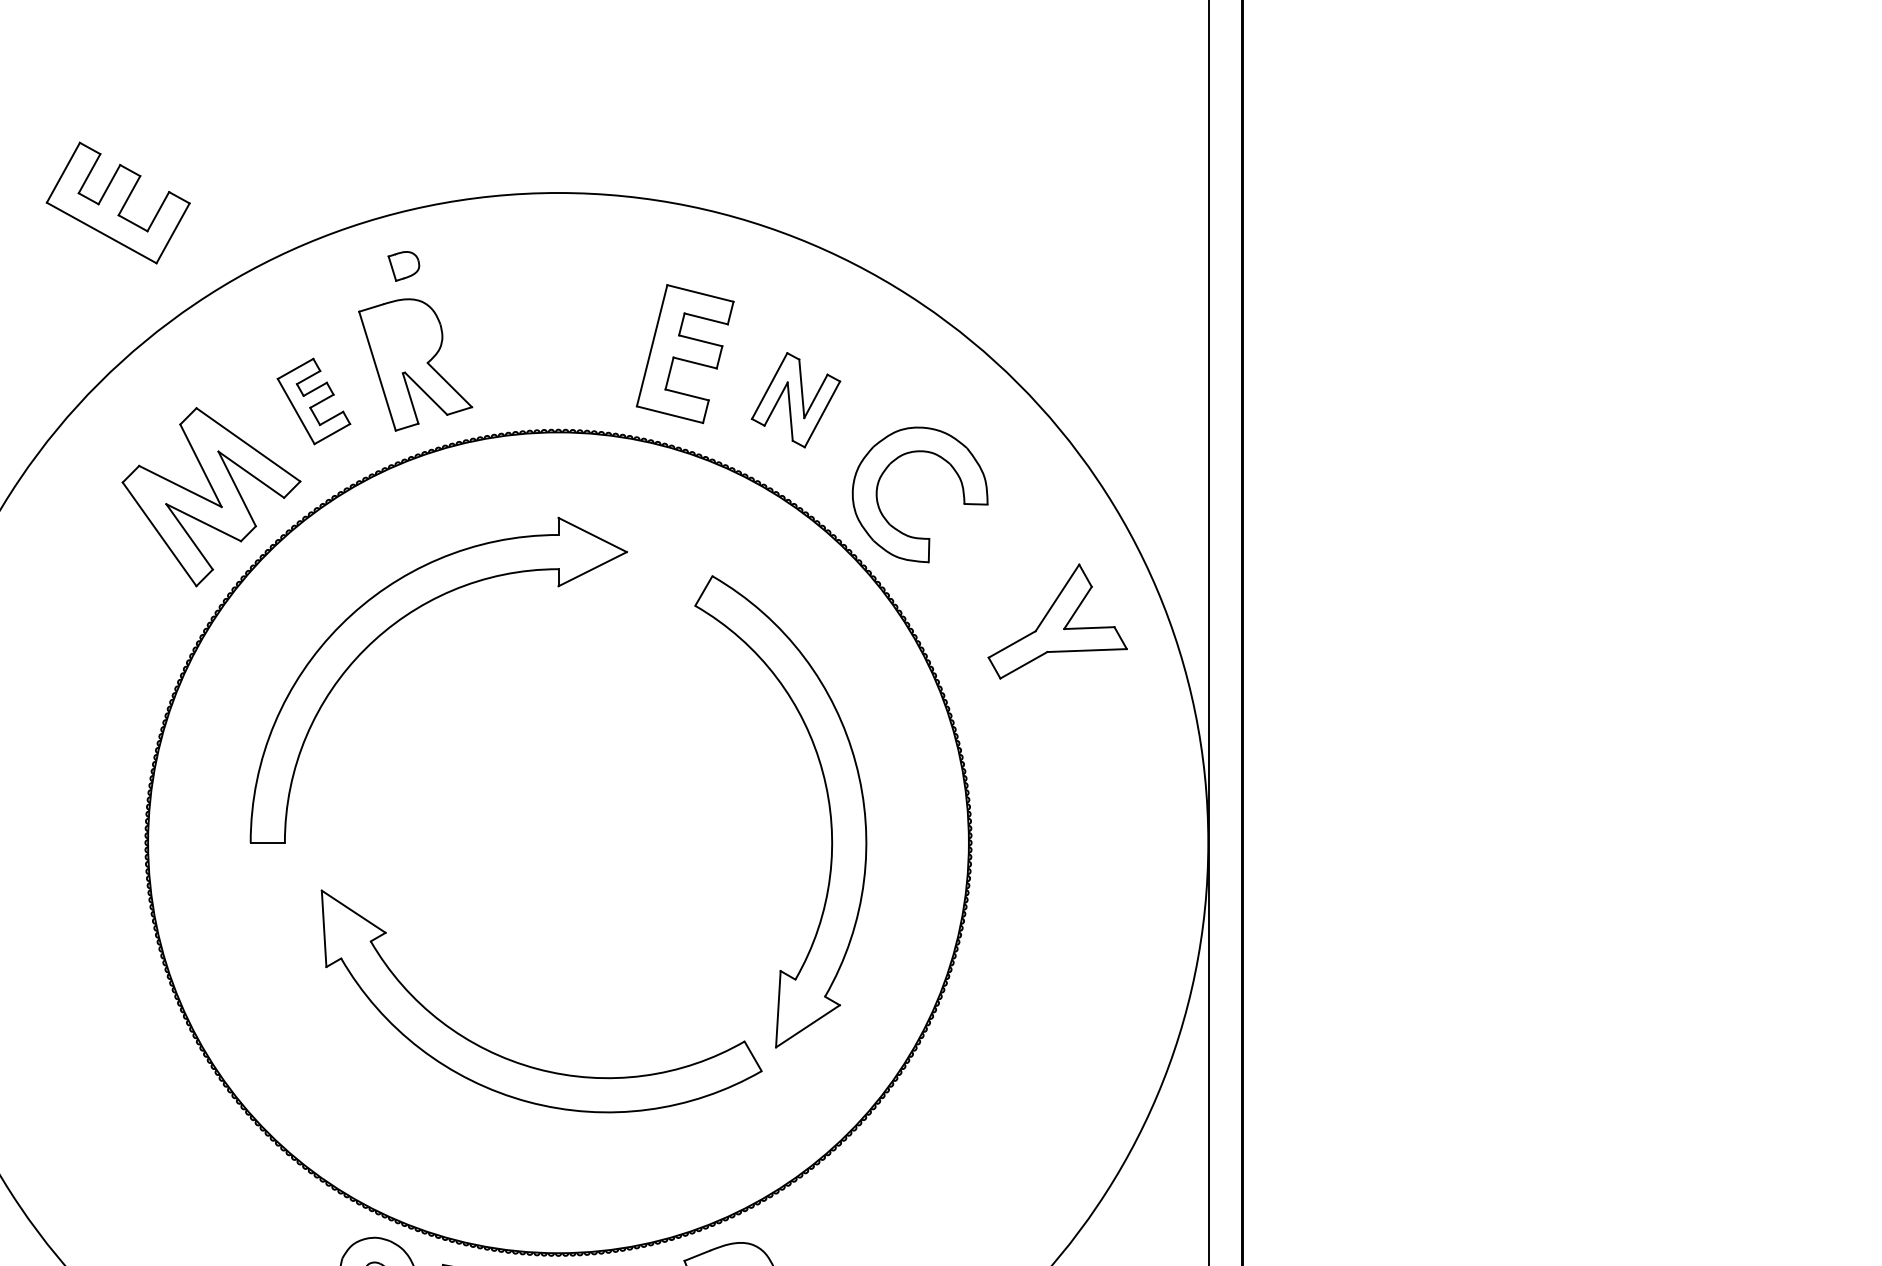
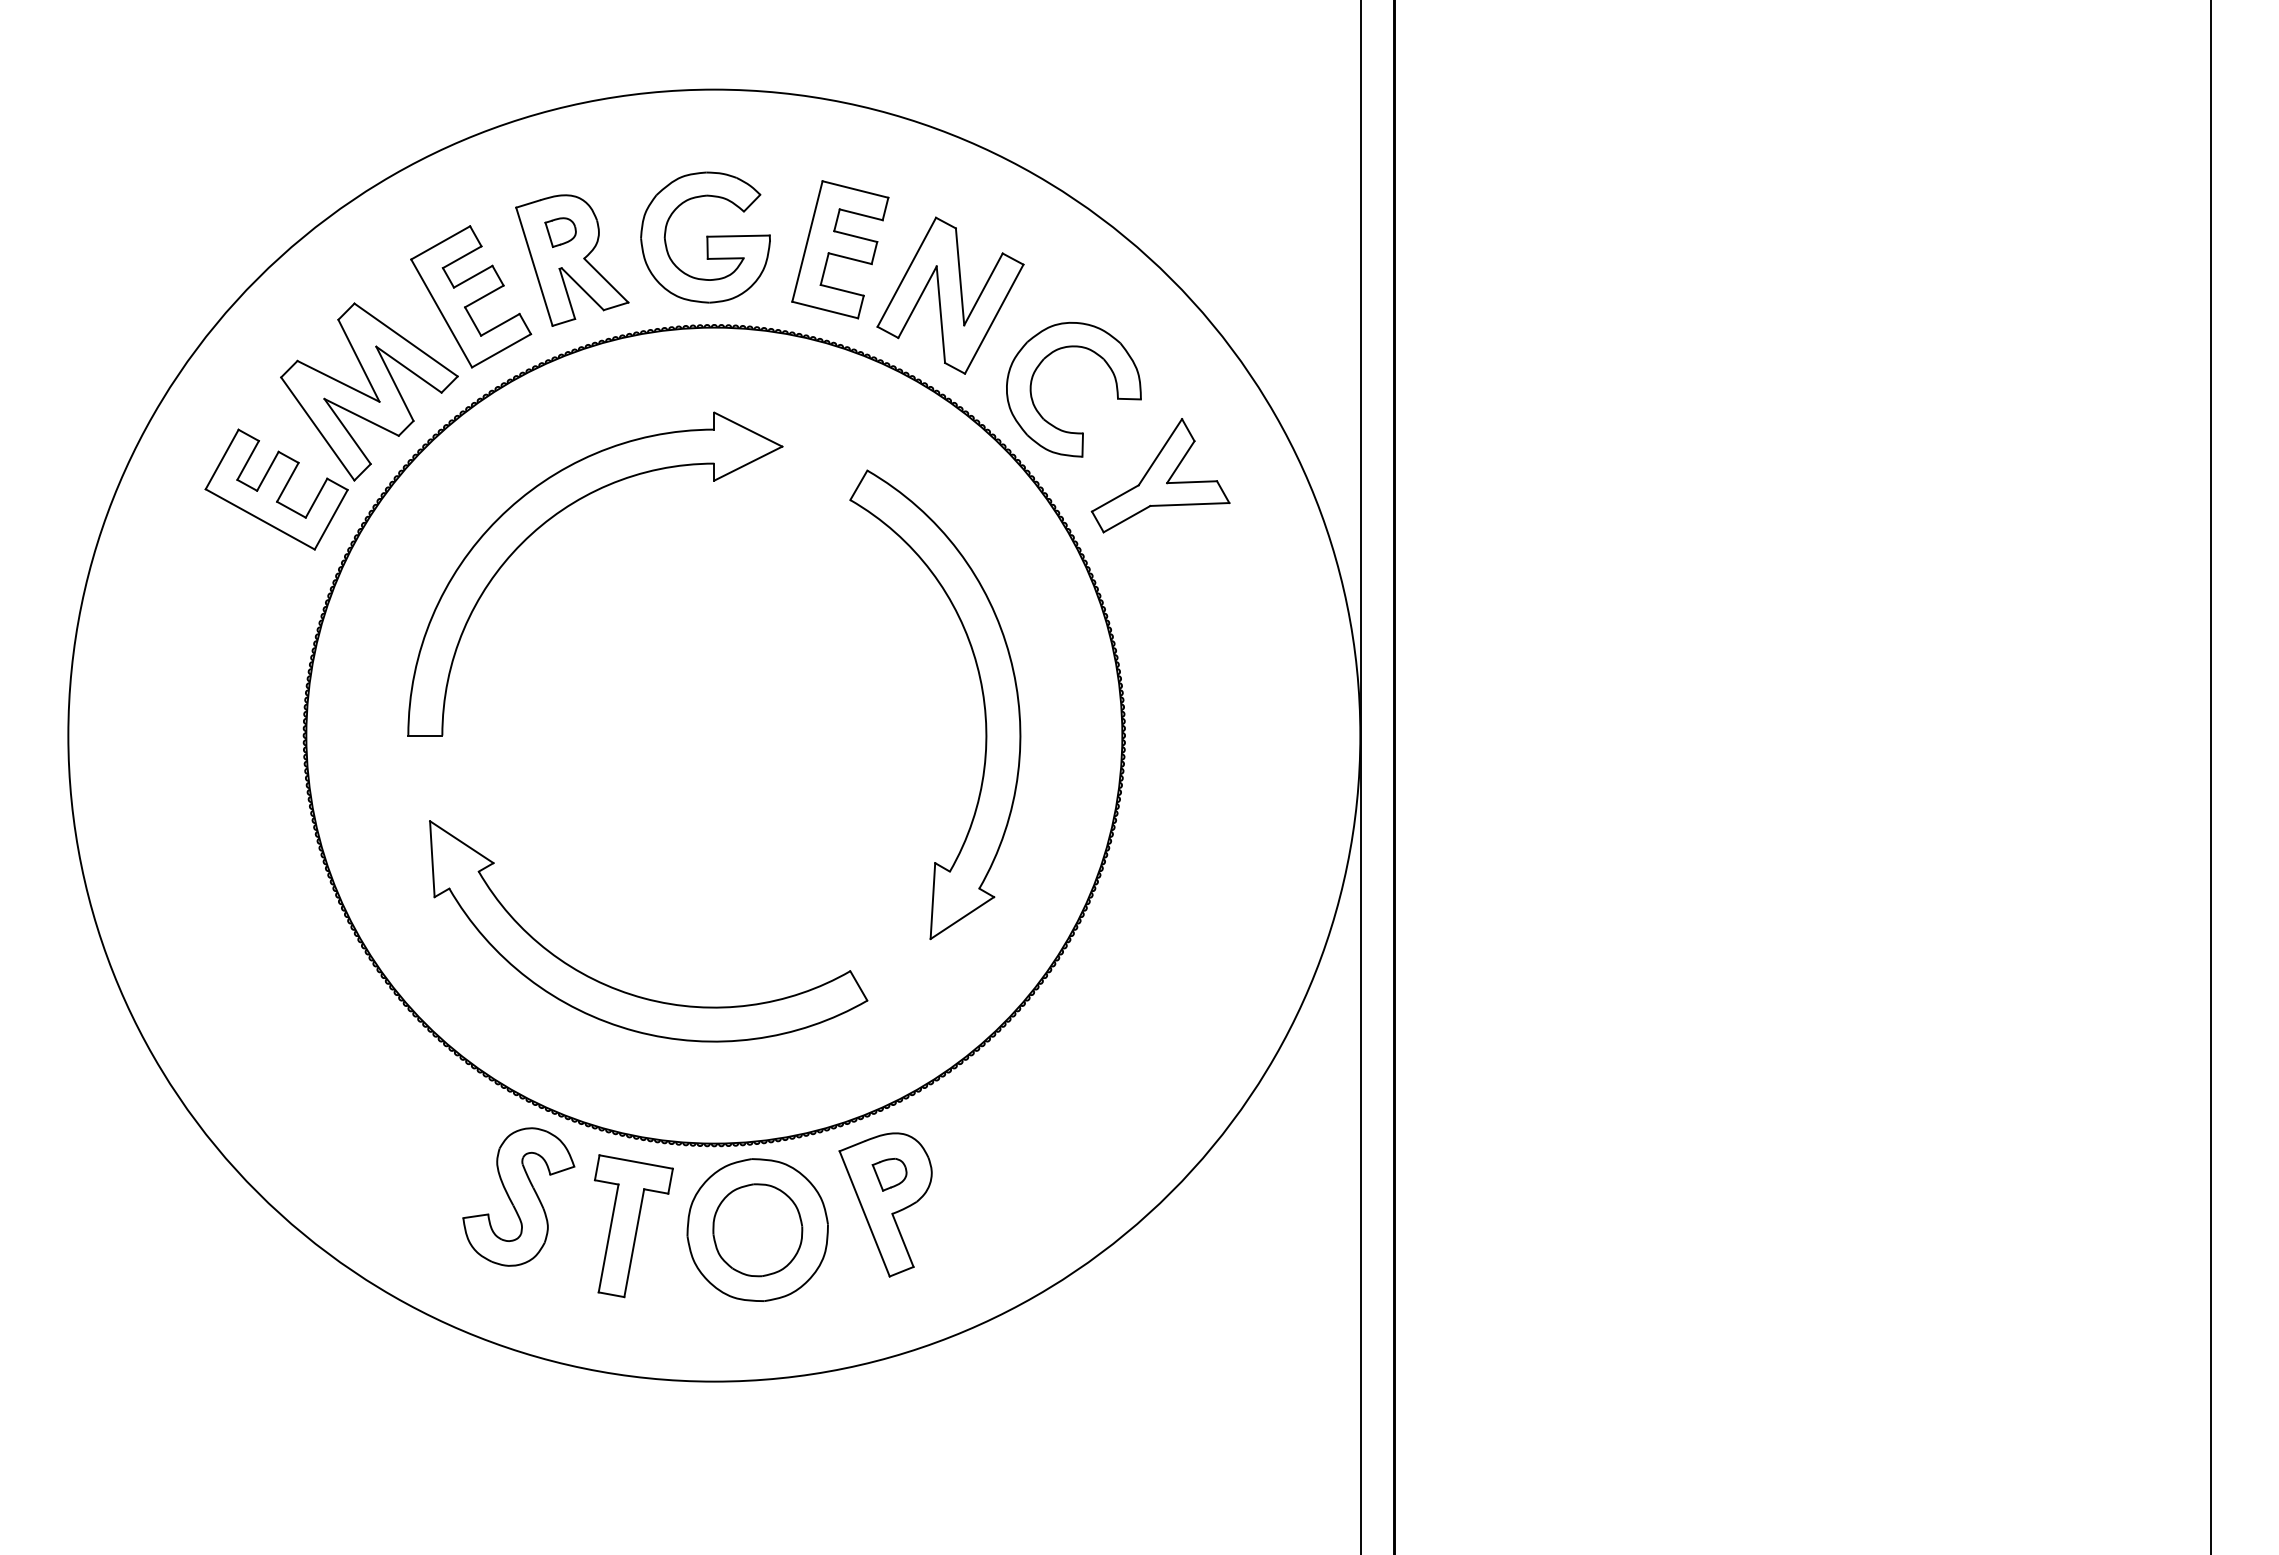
part: (118, 202) -> (276, 489), moved
part: (403, 266) -> (560, 232), moved
part: (549, 341) -> (705, 237), added
part: (796, 400) -> (950, 295), size x1.67
part: (314, 401) -> (471, 296), size x1.67
part: (1057, 621) -> (1160, 475), moved
part: (521, 1062) -> (628, 992), moved

